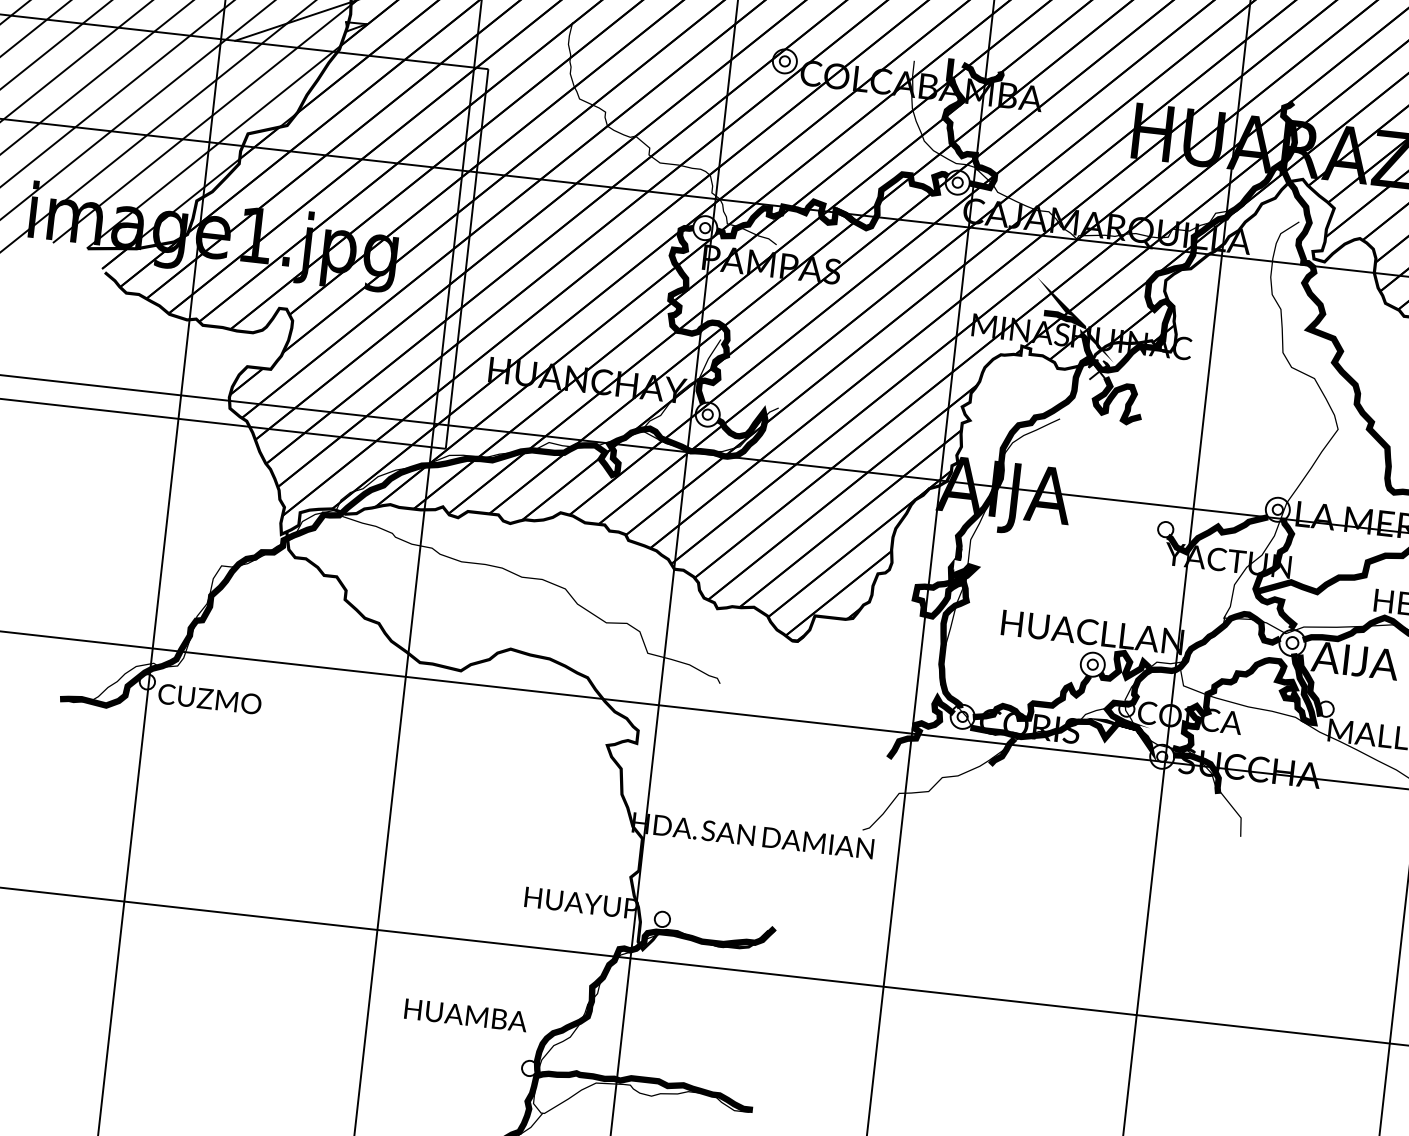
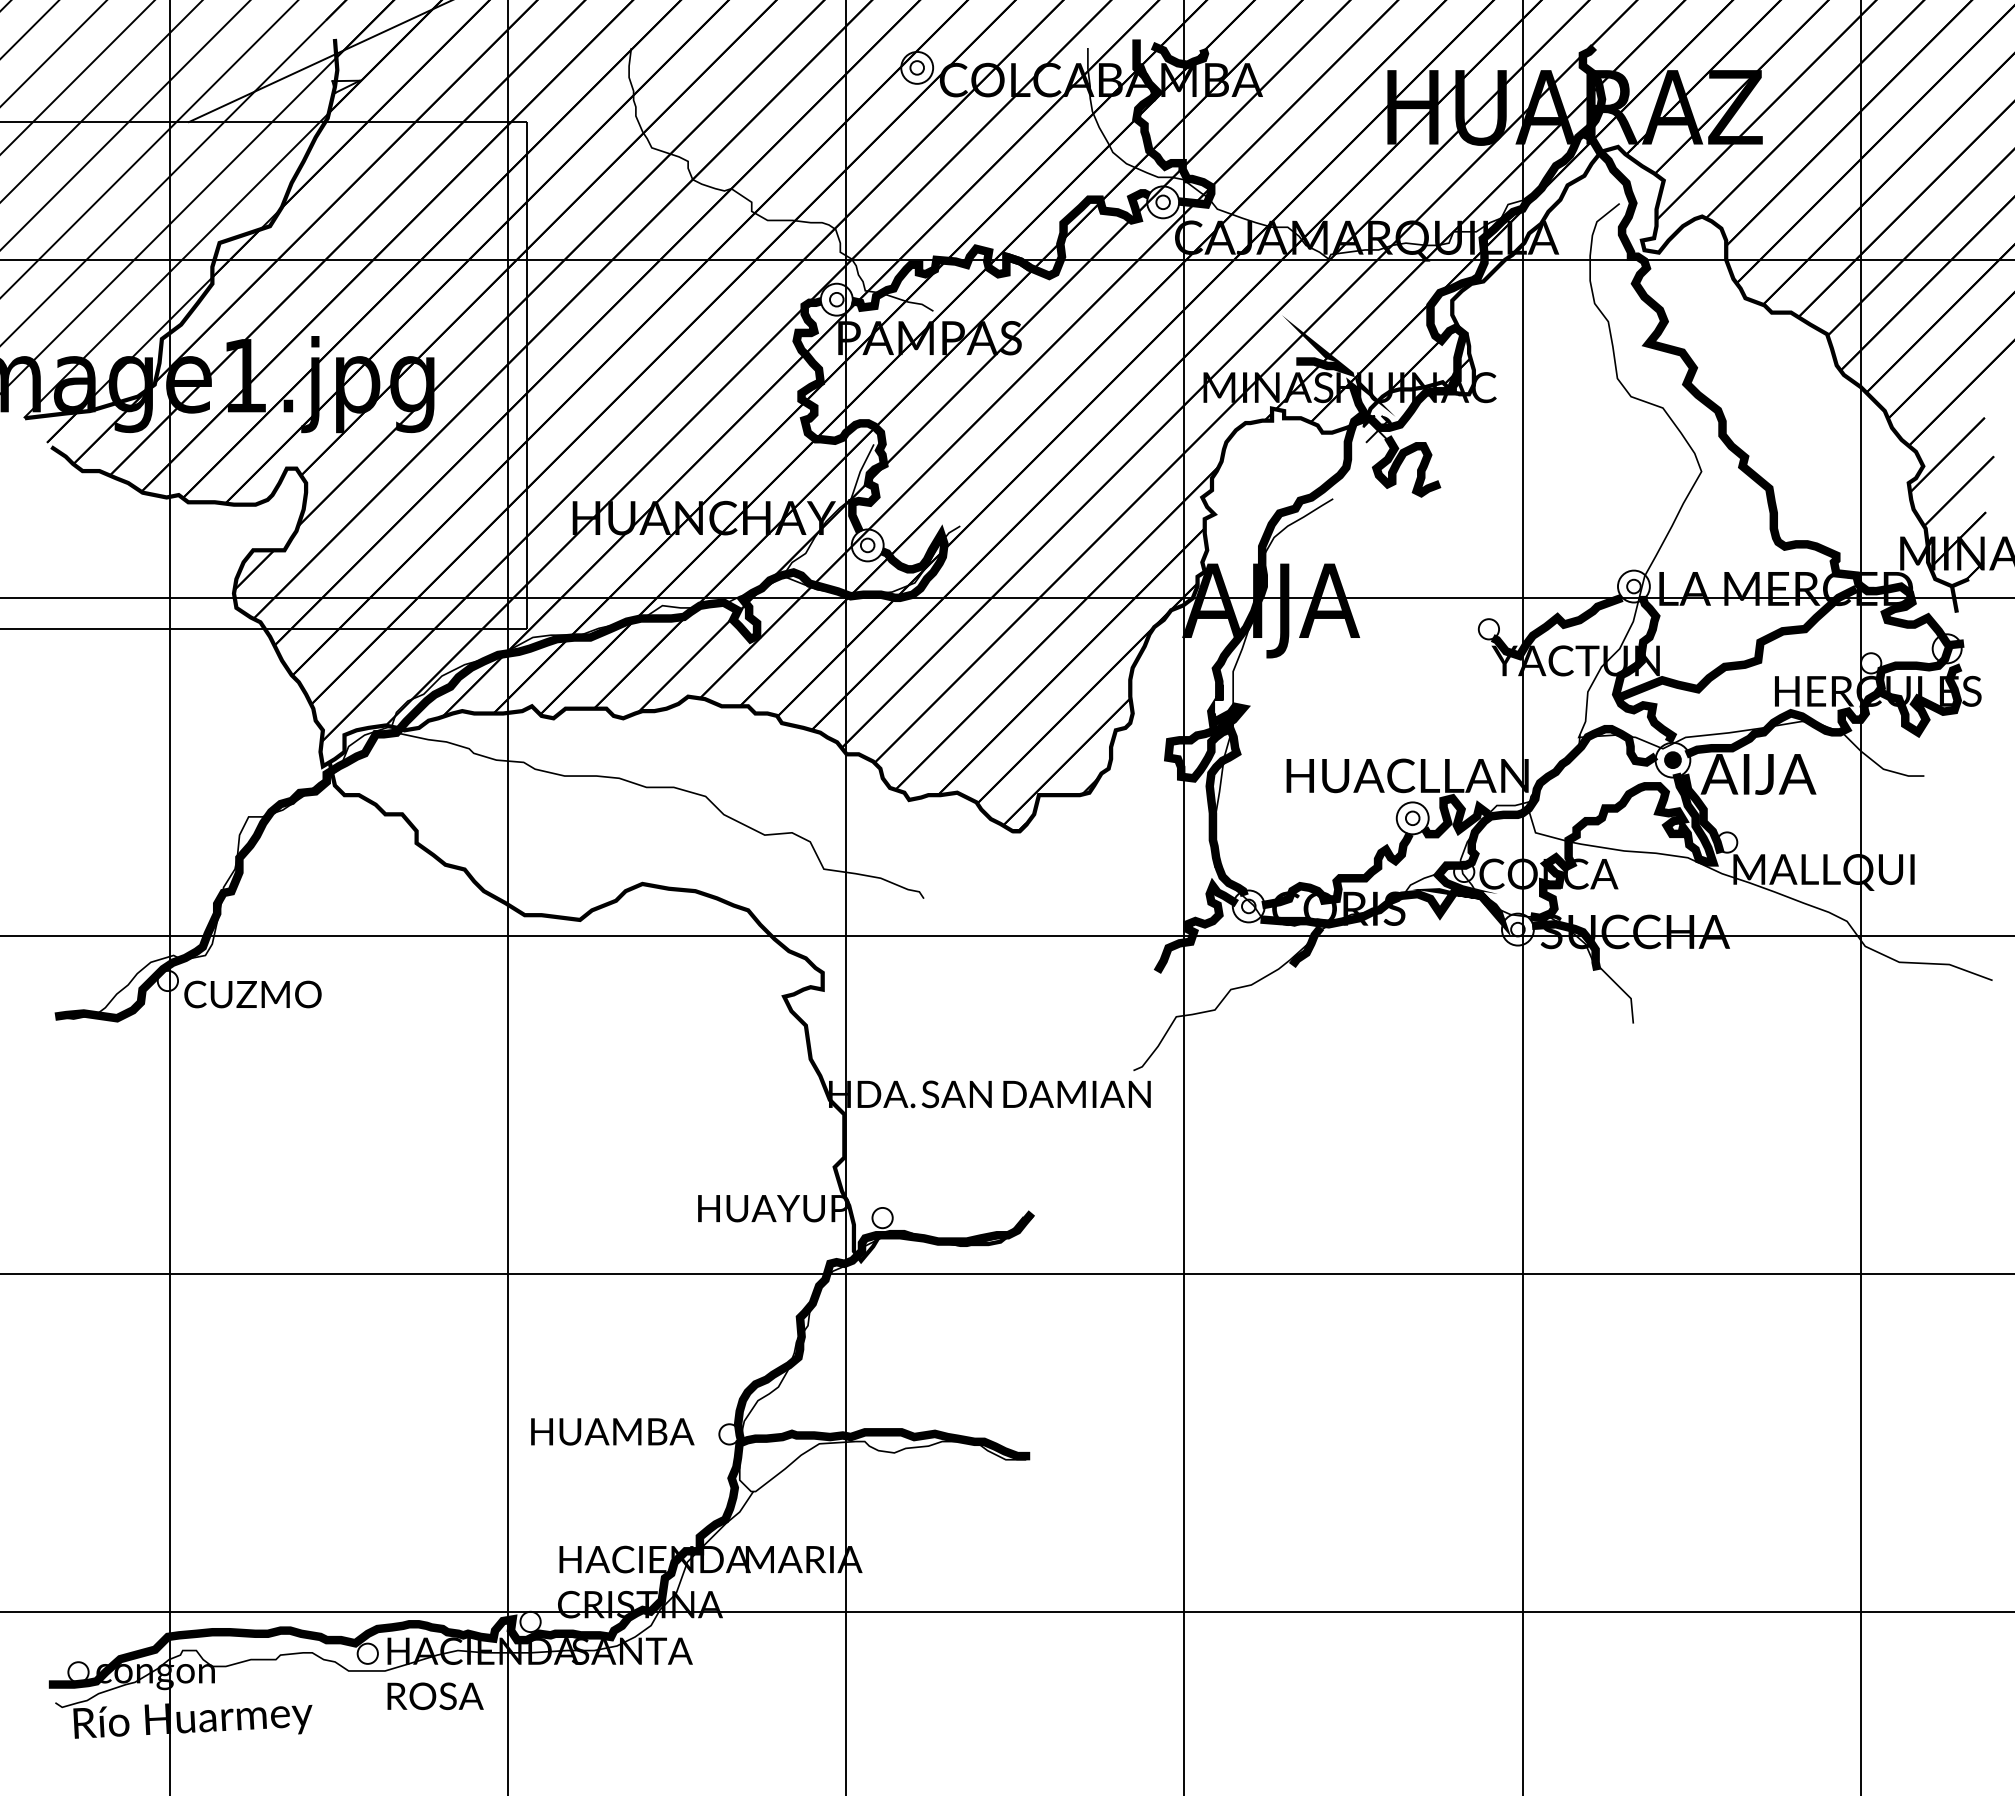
fill: (1292, 643) -> (1672, 760), added
text: (465, 1015) -> (612, 1431), moved

